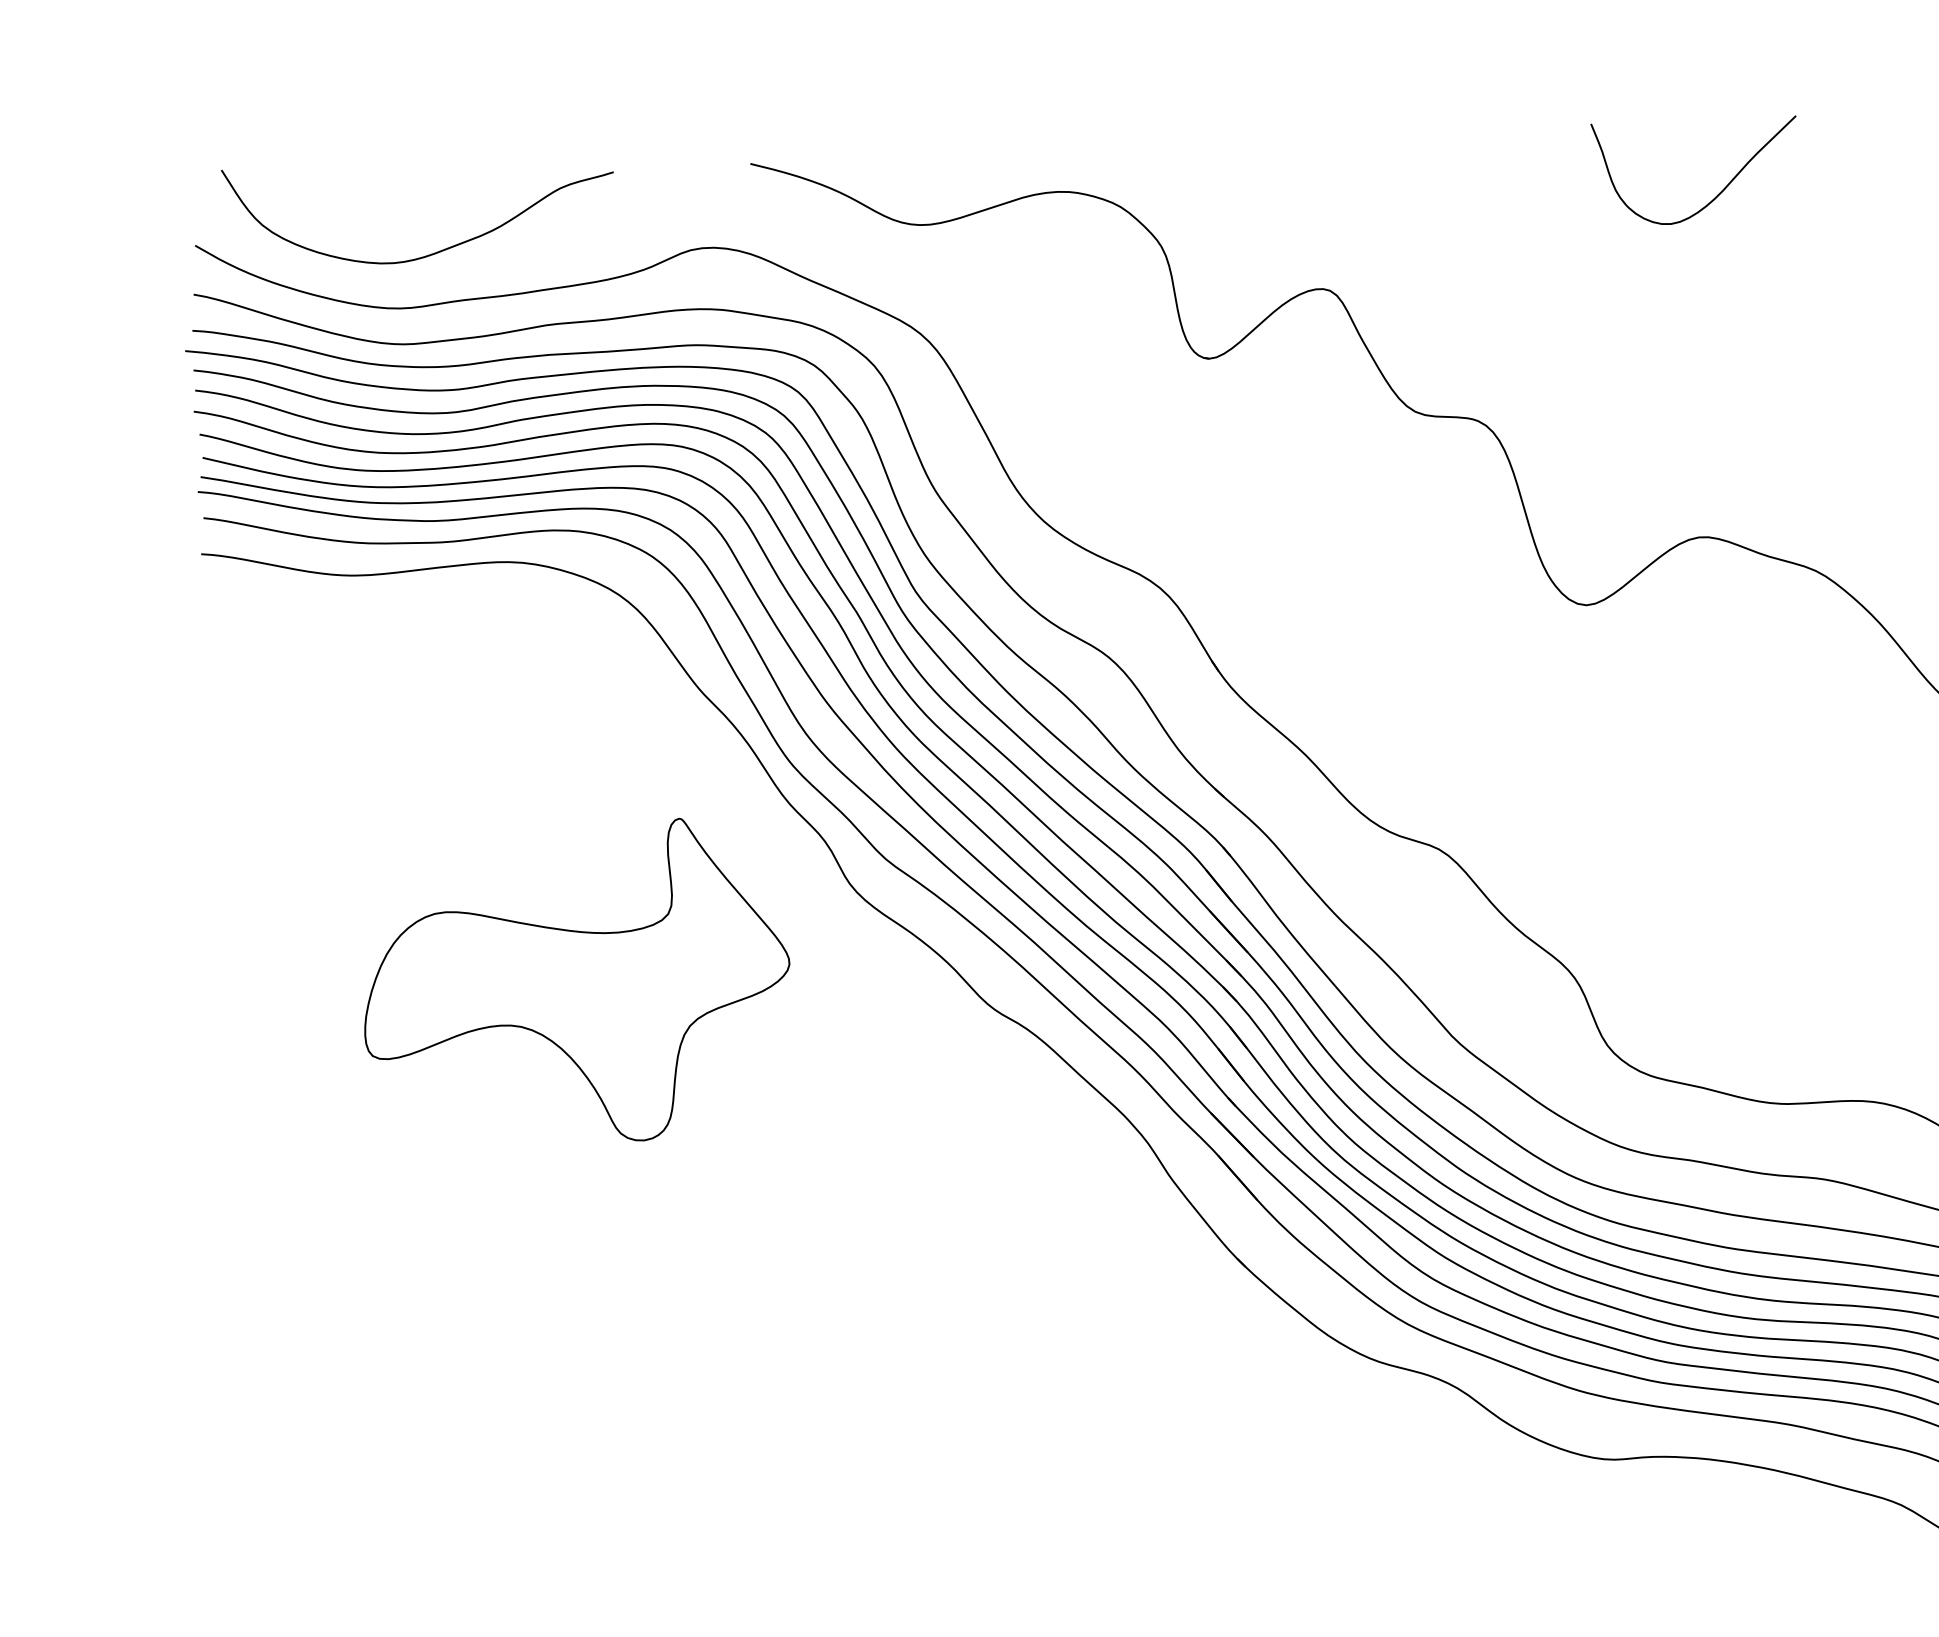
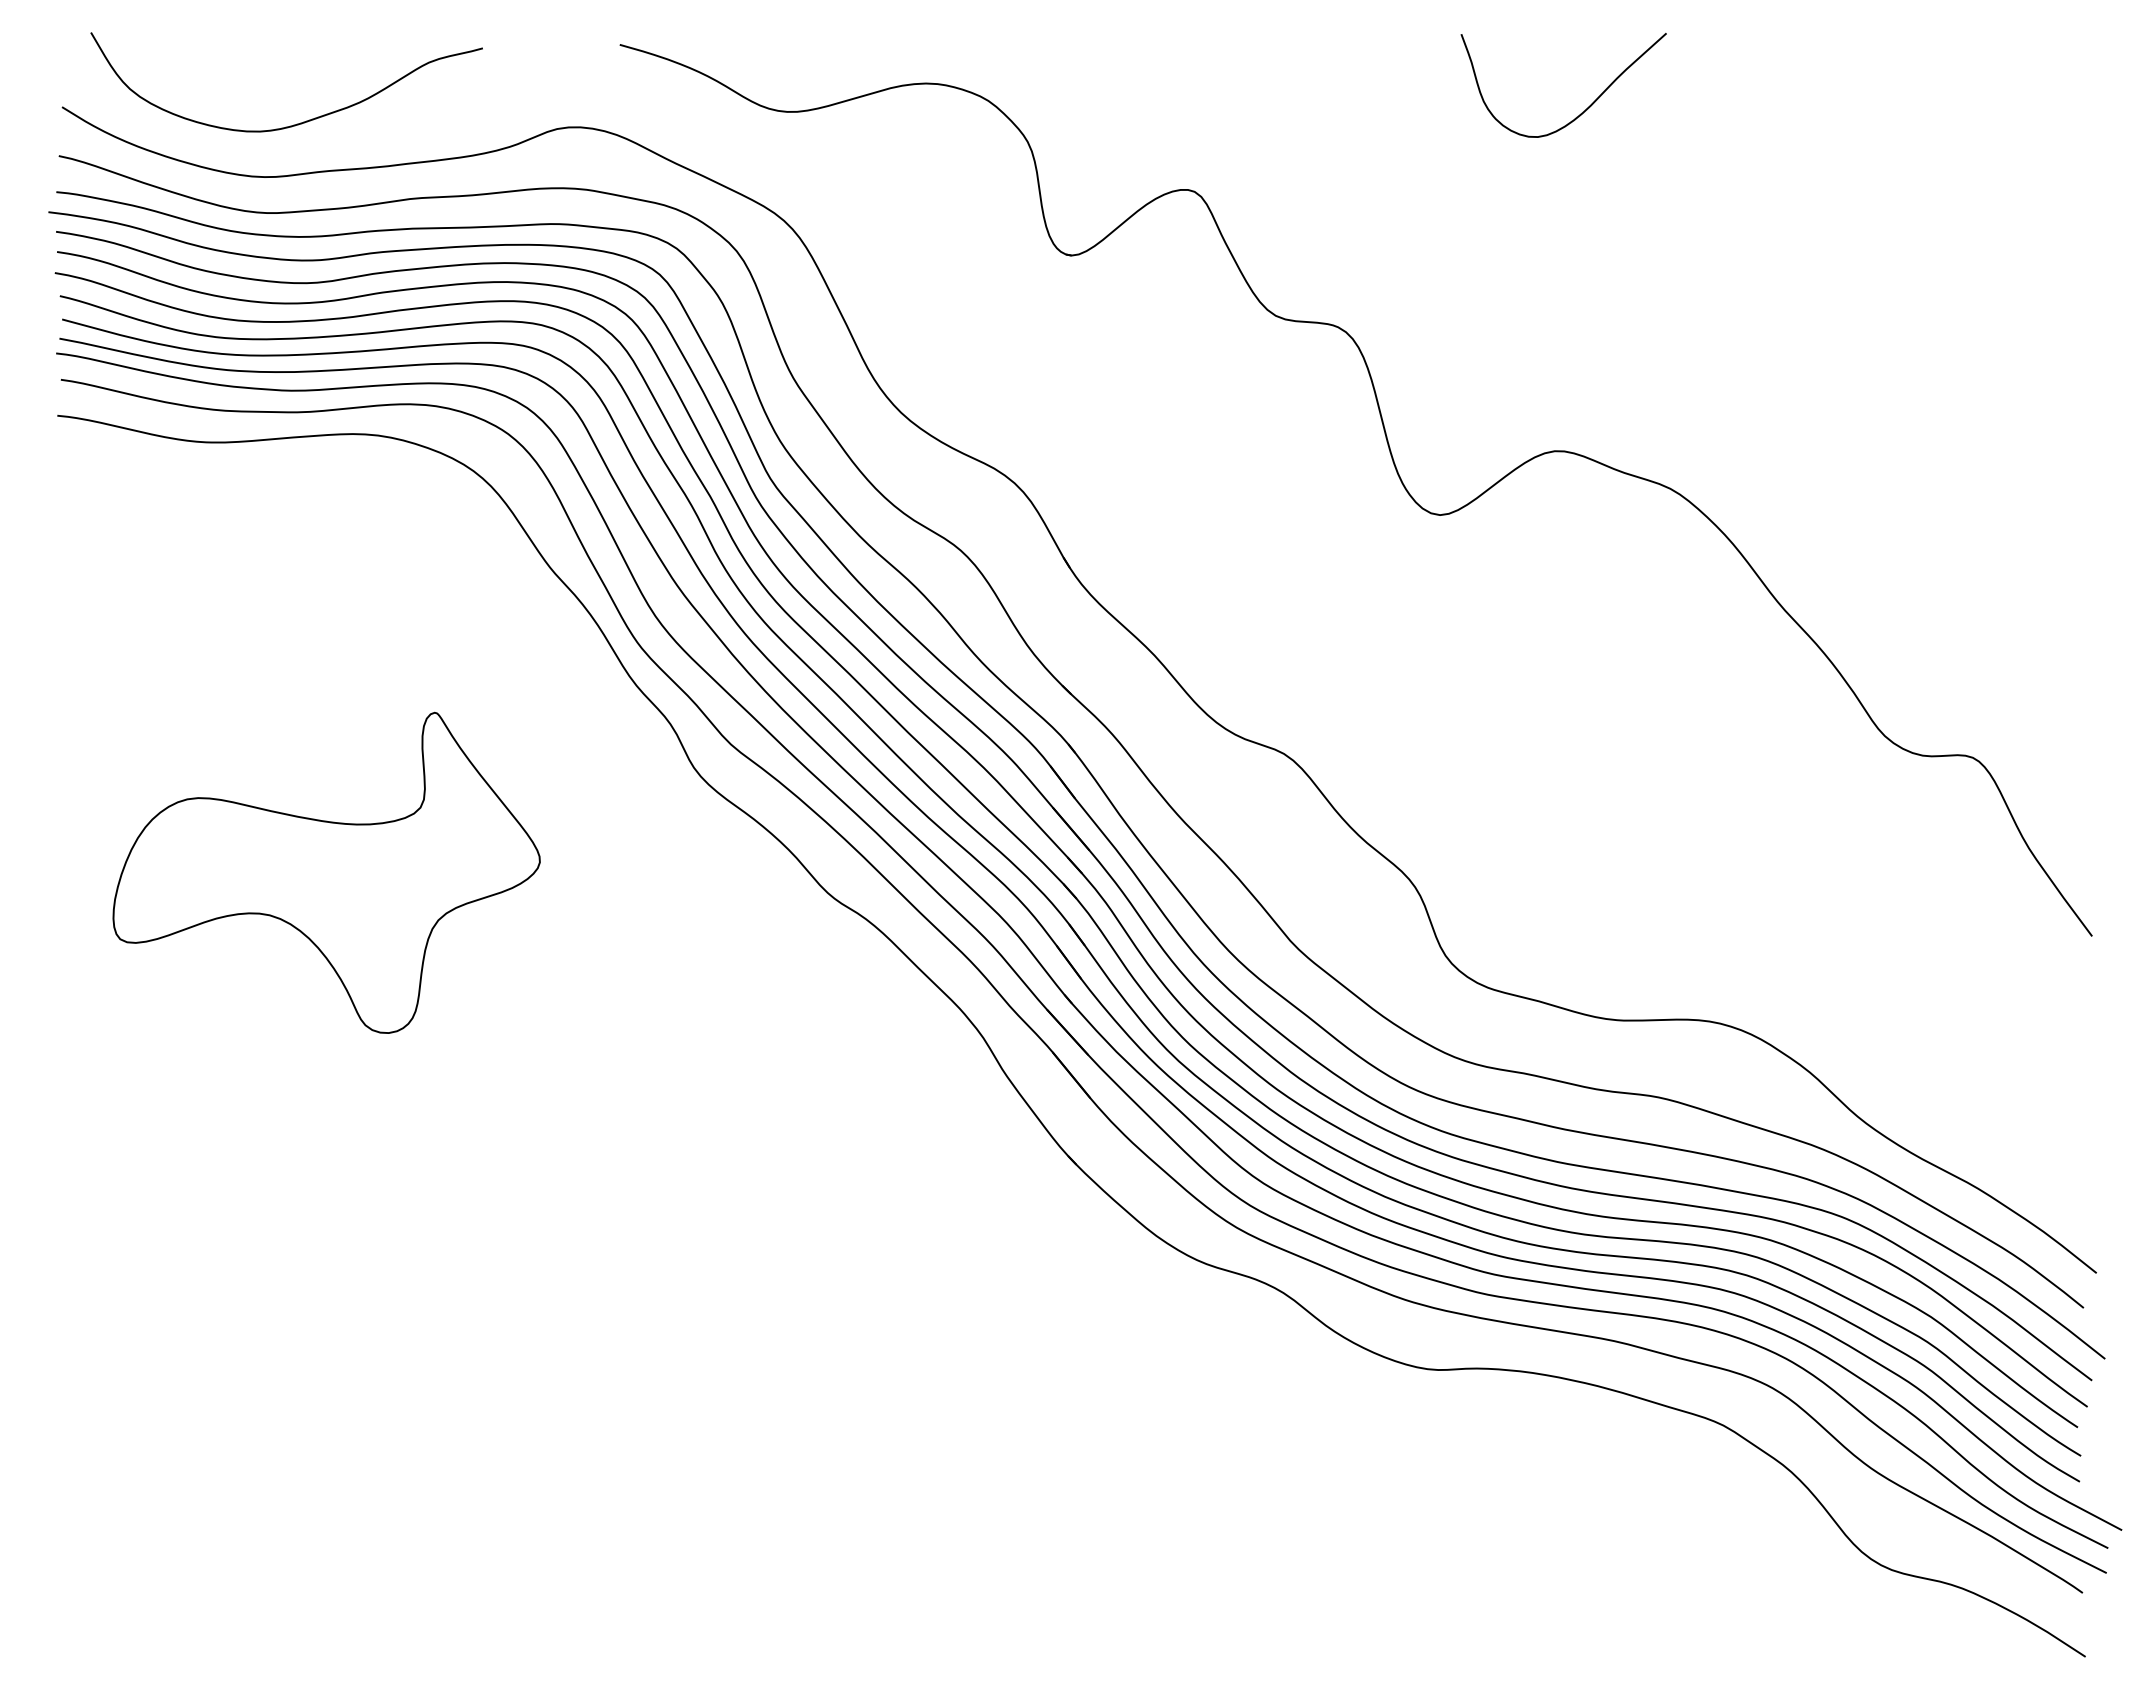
part: (576, 982) -> (326, 872), moved

